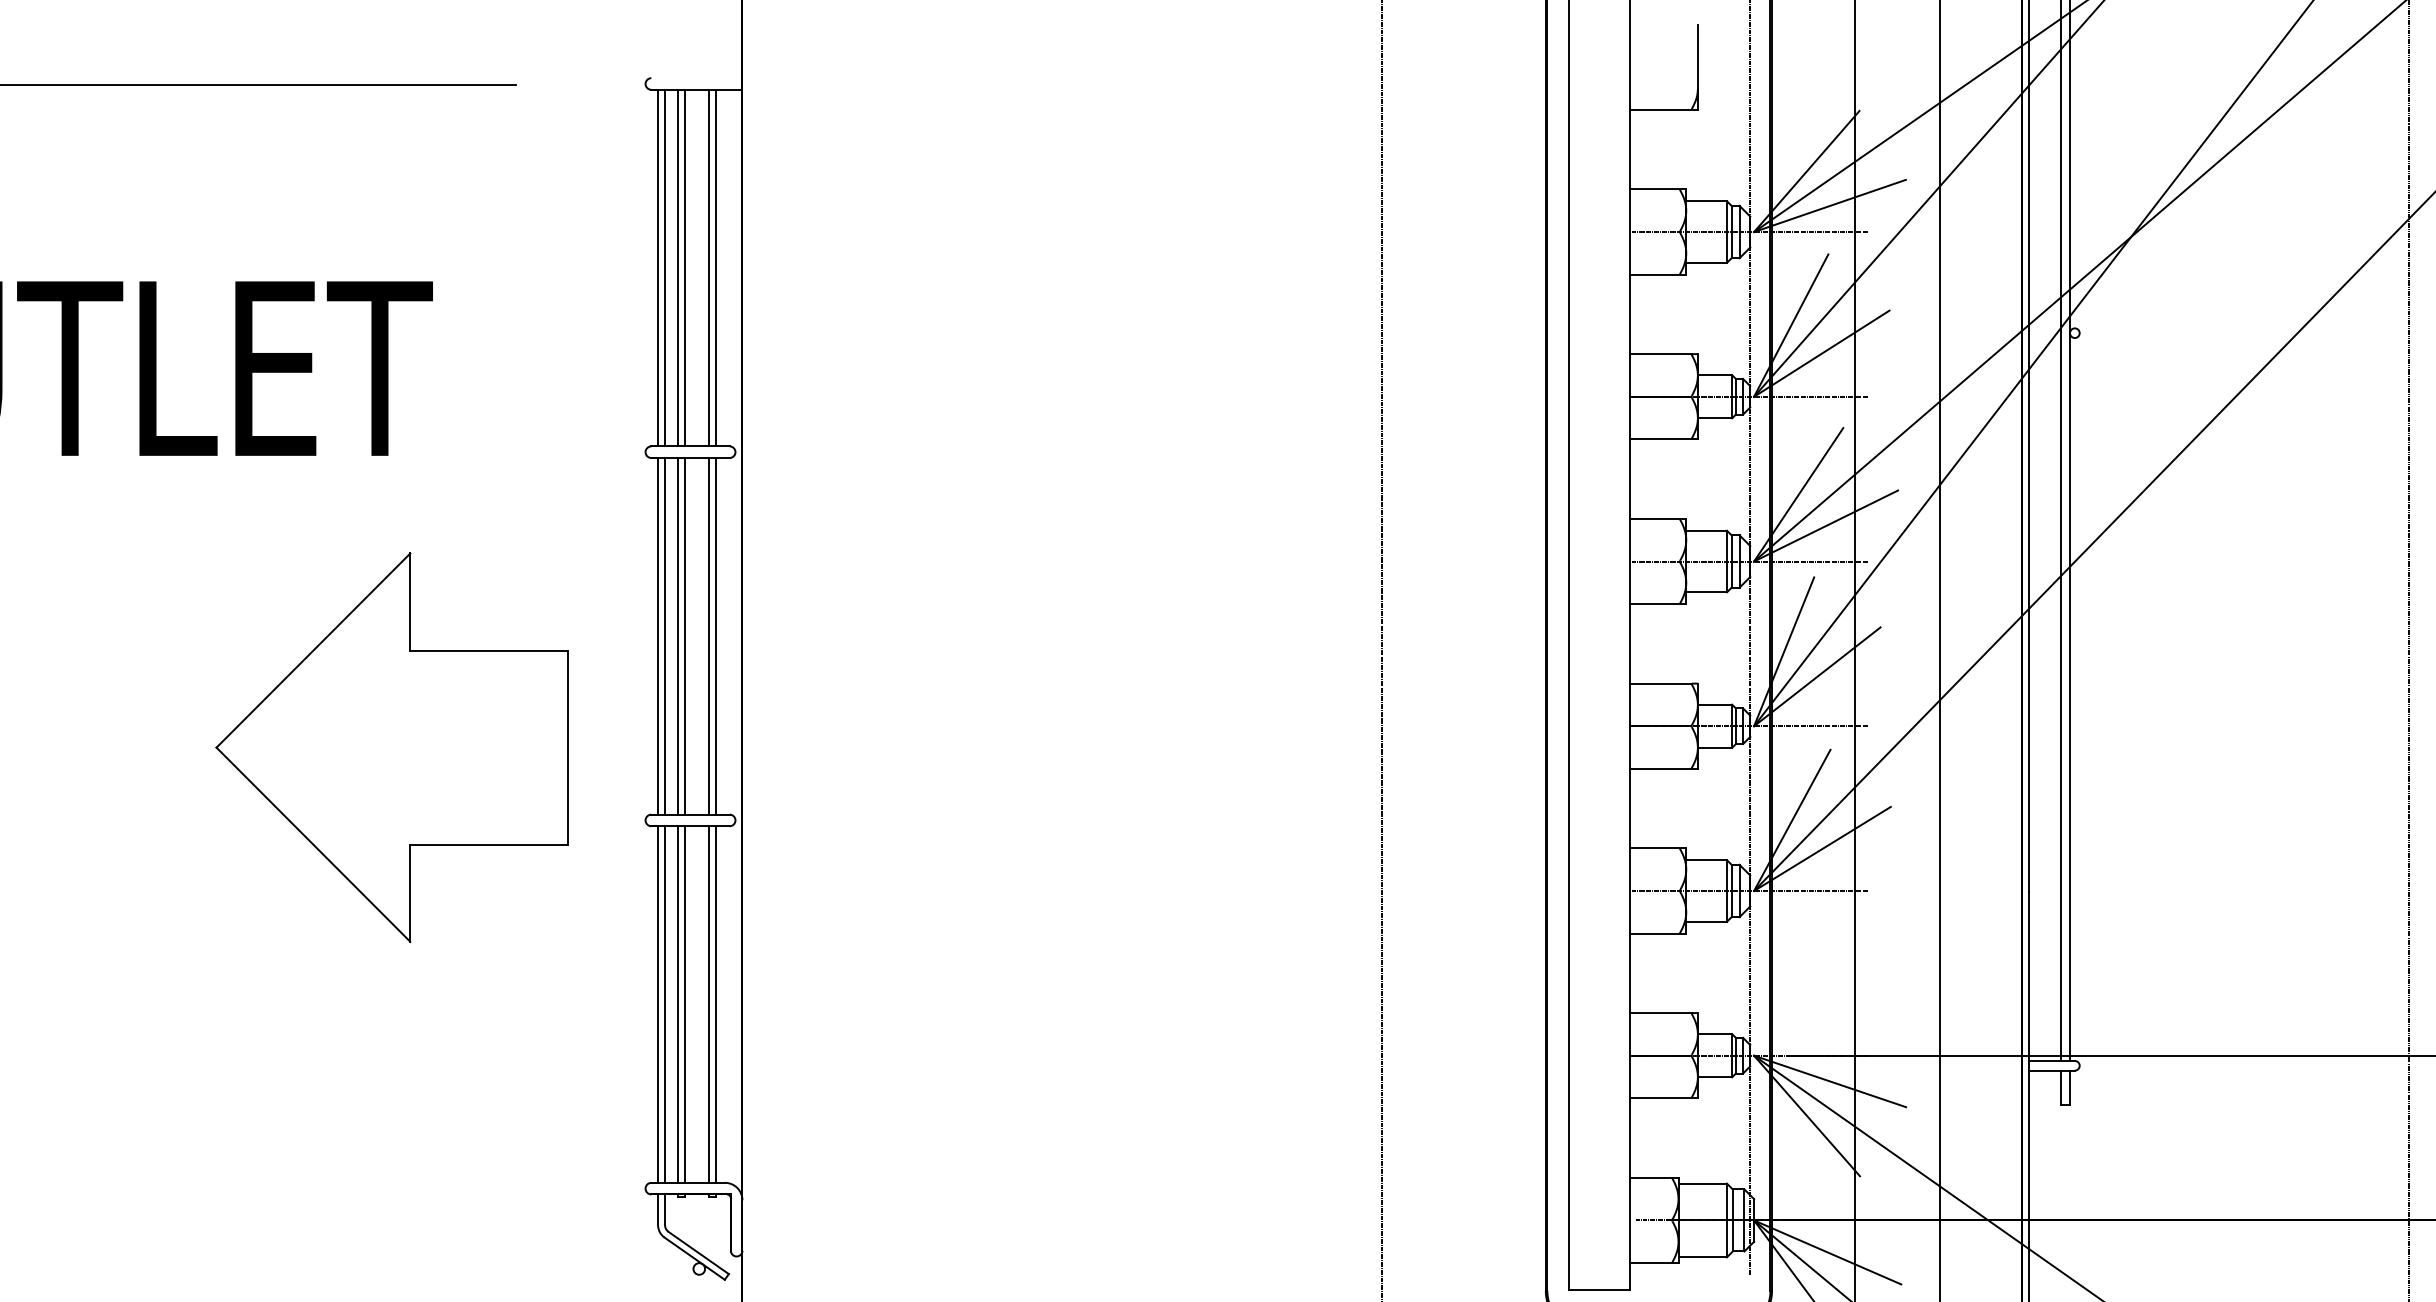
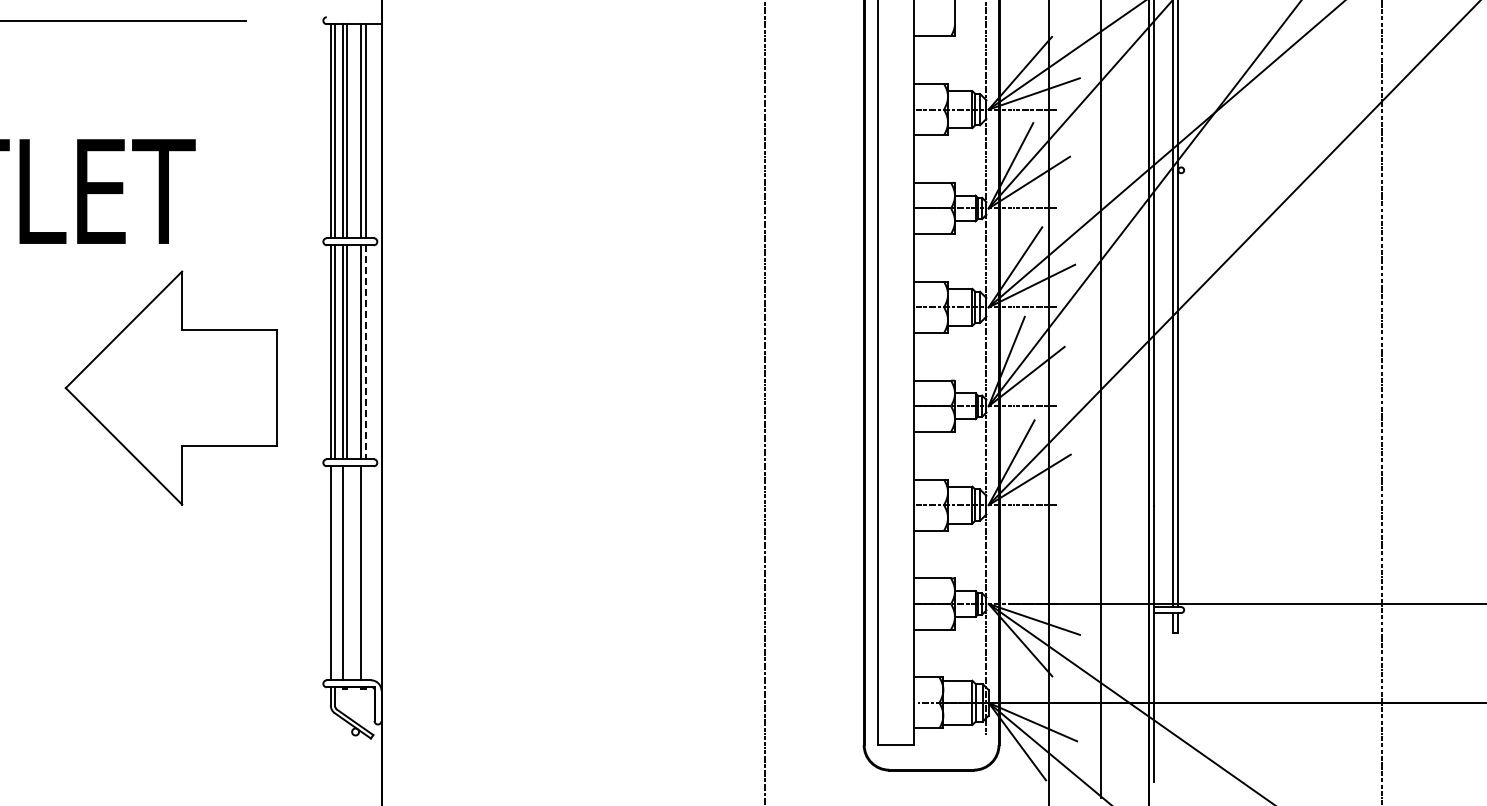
line: (715, 636) -> (365, 352), solid -> dashed
part: (390, 746) -> (170, 387), moved
line: (665, 1004) -> (335, 573), removed
line: (684, 1004) -> (346, 573), removed
line: (715, 1004) -> (365, 573), removed

